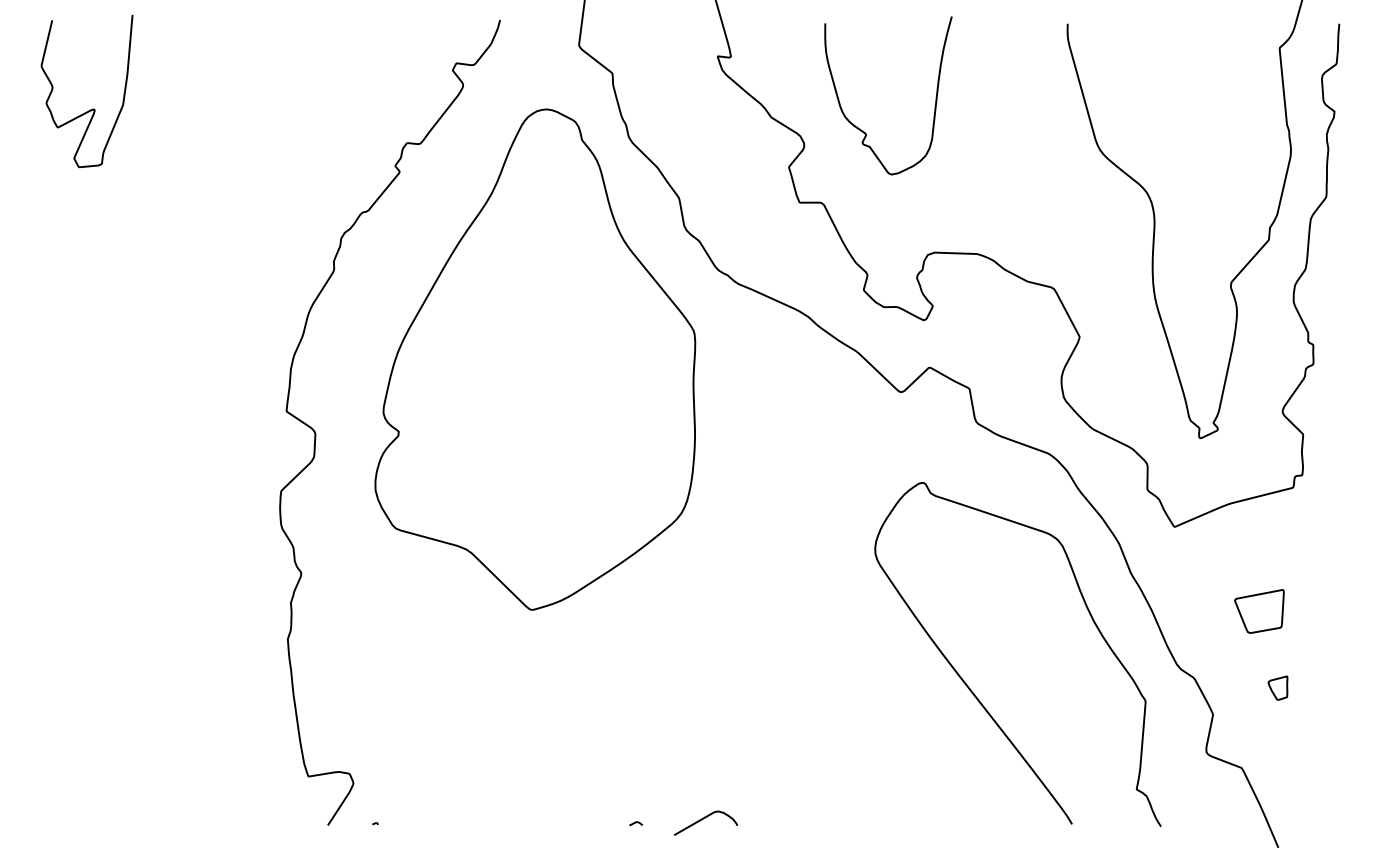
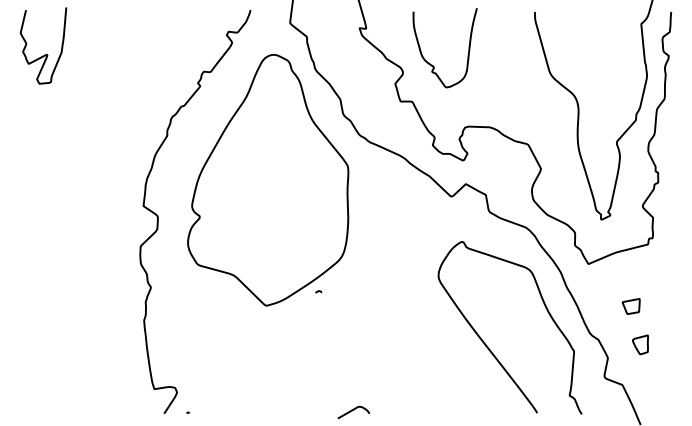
part: (1260, 611) -> (631, 306), size x0.7
part: (1278, 687) -> (640, 344), size x1.6
line: (635, 823) -> (318, 291), moved

